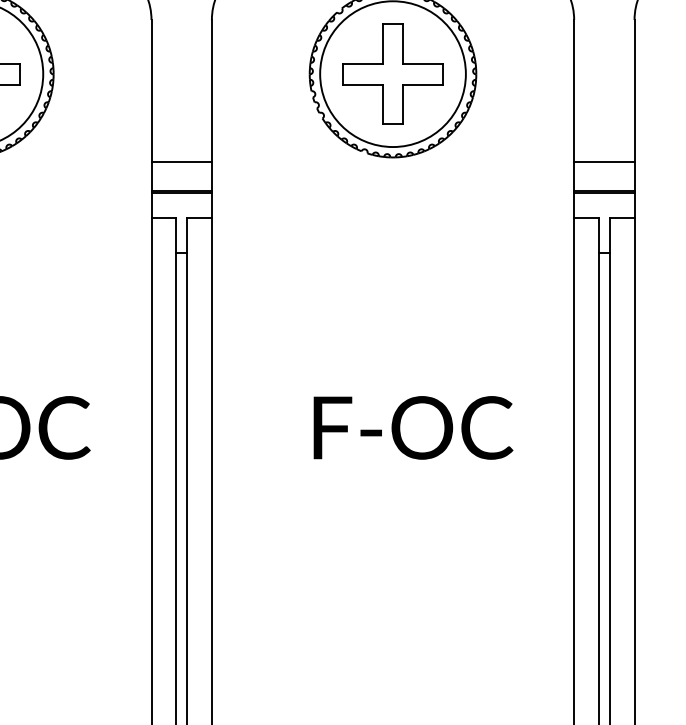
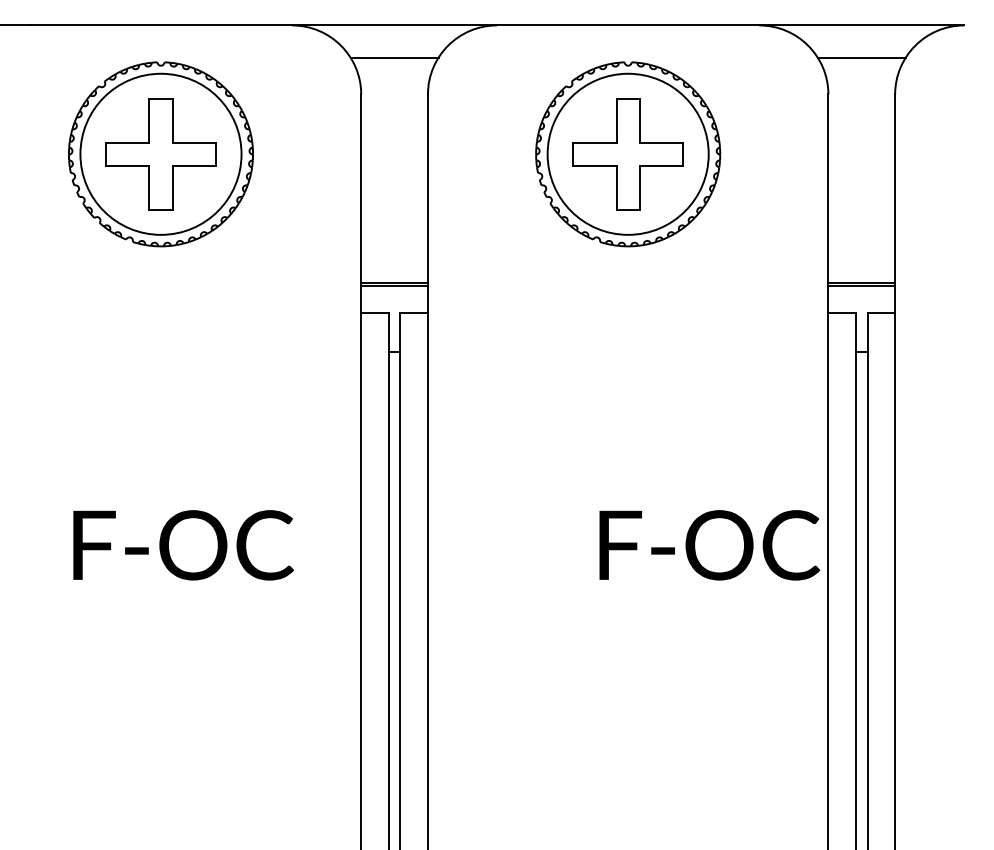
line: (181, 161) -> (394, 250), removed
line: (604, 161) -> (861, 250), removed
text: (413, 428) -> (709, 545), moved

